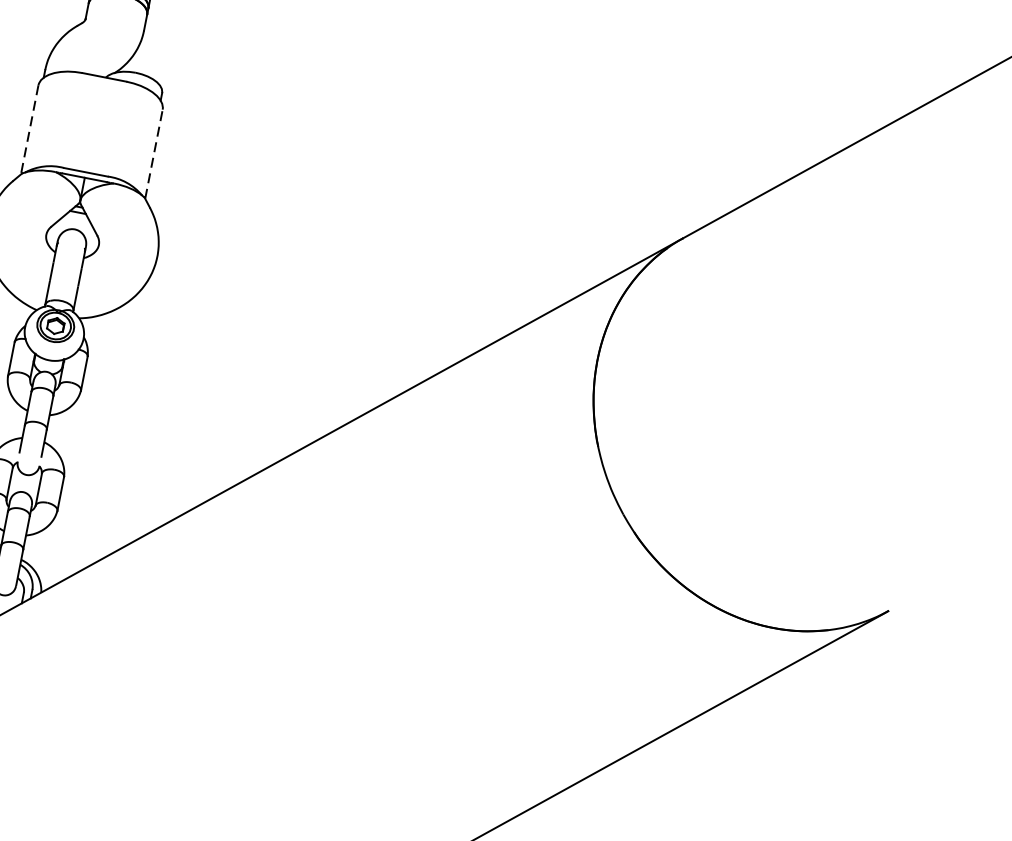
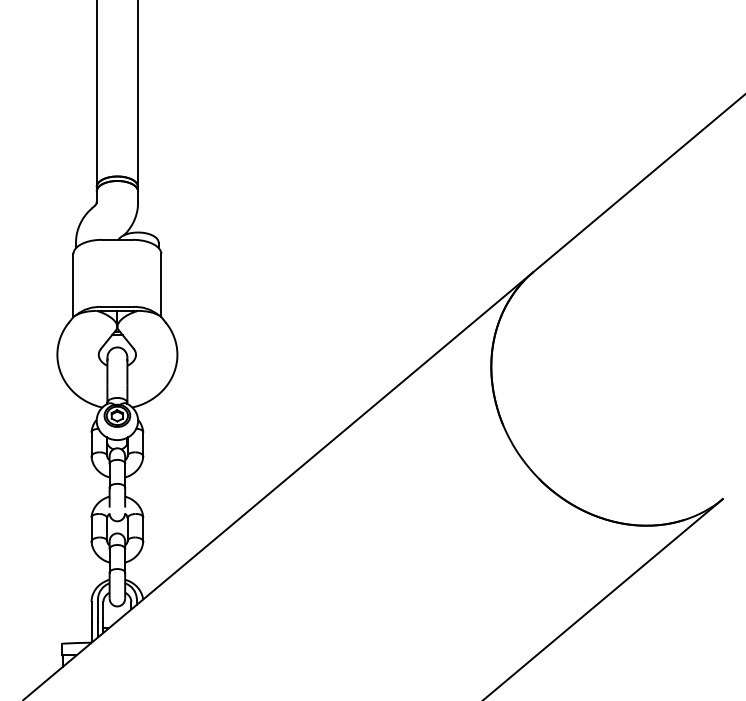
line: (29, 129) -> (73, 285), dashed -> solid
line: (154, 154) -> (161, 285), dashed -> solid

